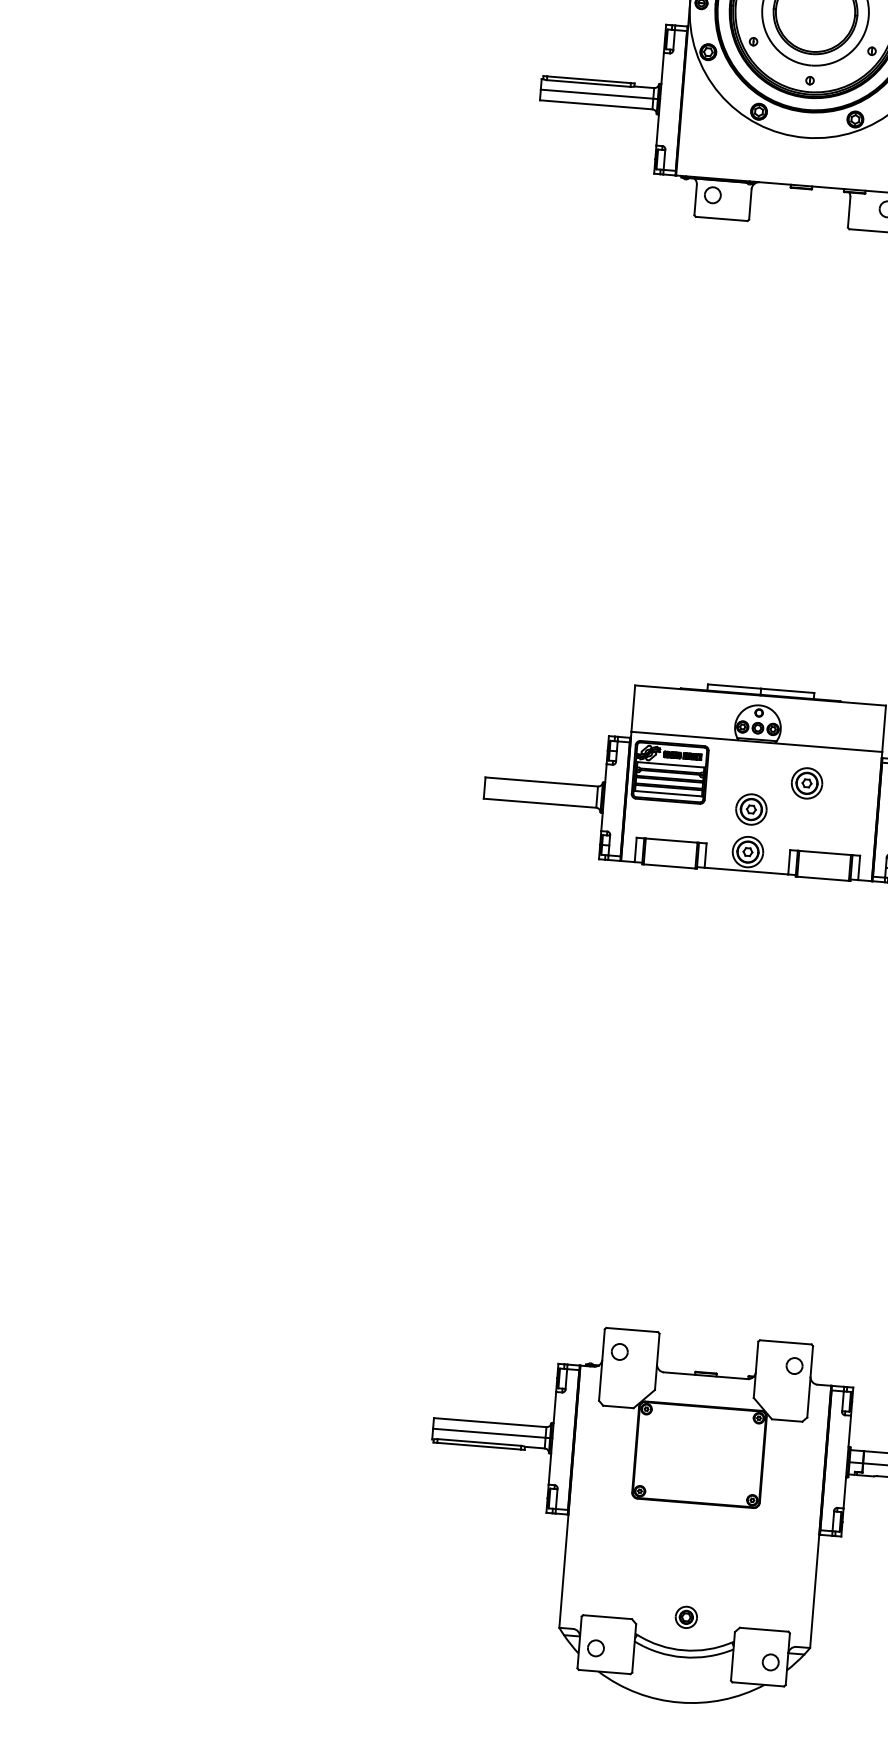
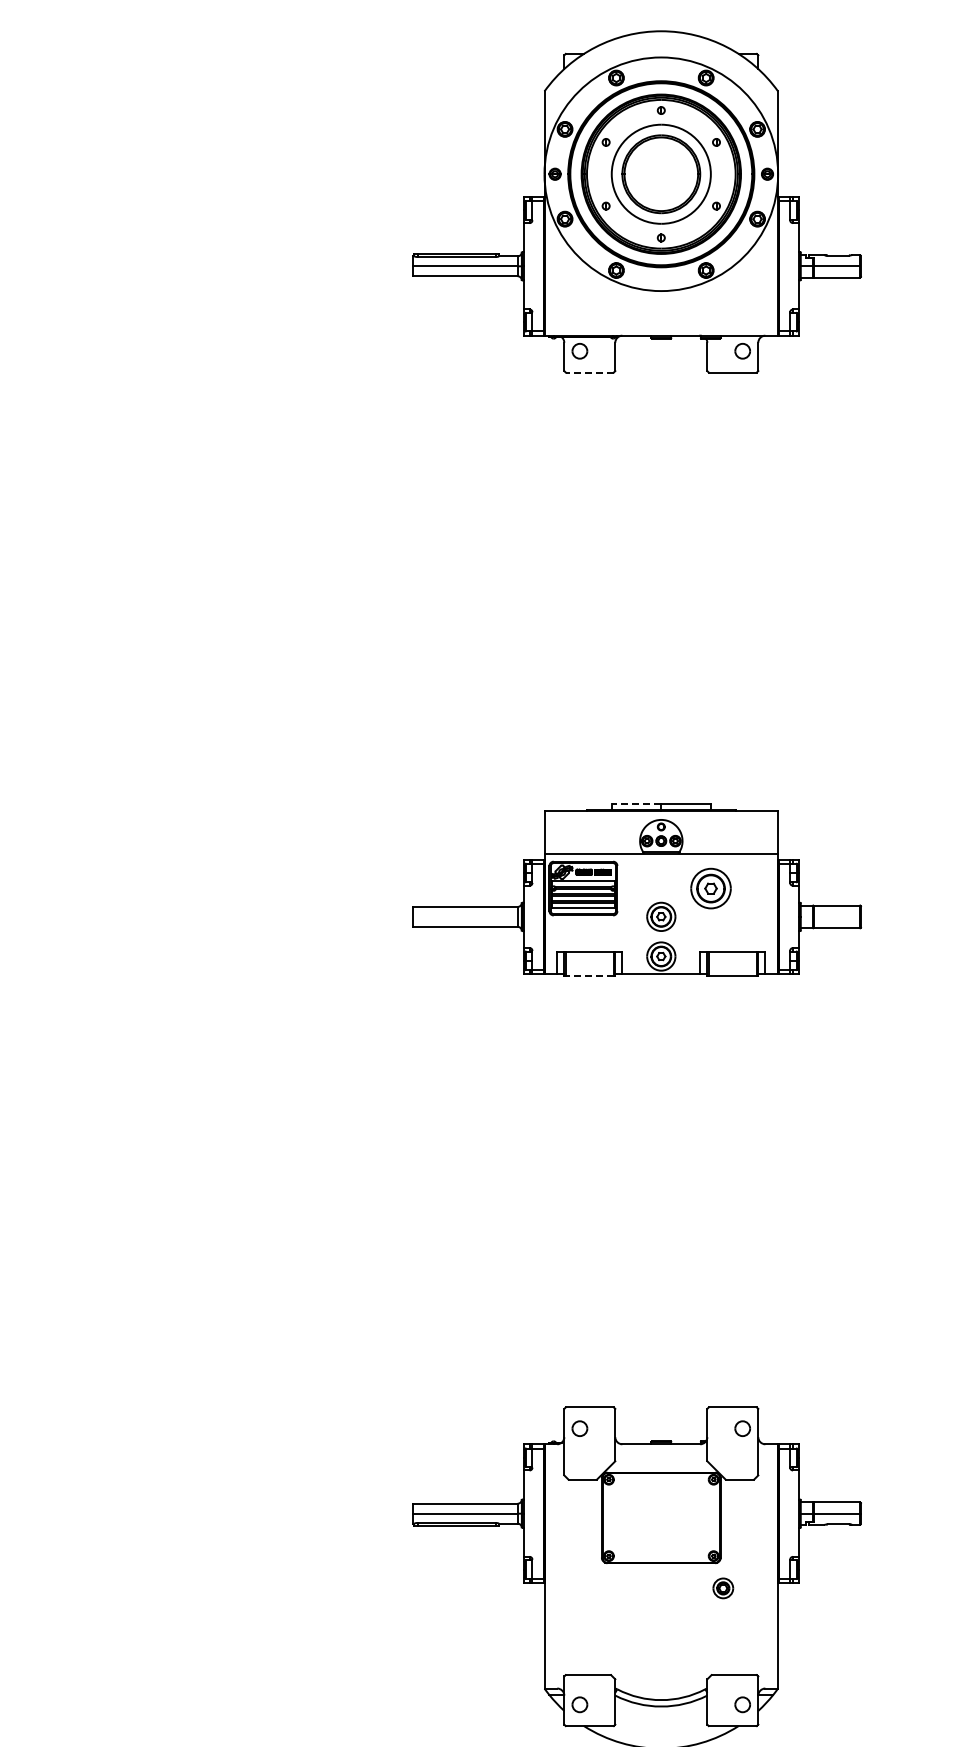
line: (721, 218) -> (589, 372), solid -> dashed
line: (734, 686) -> (636, 804), solid -> dashed
part: (806, 783) -> (710, 888), size x1.4
line: (669, 866) -> (589, 975), solid -> dashed
part: (686, 1617) -> (723, 1588), moved

